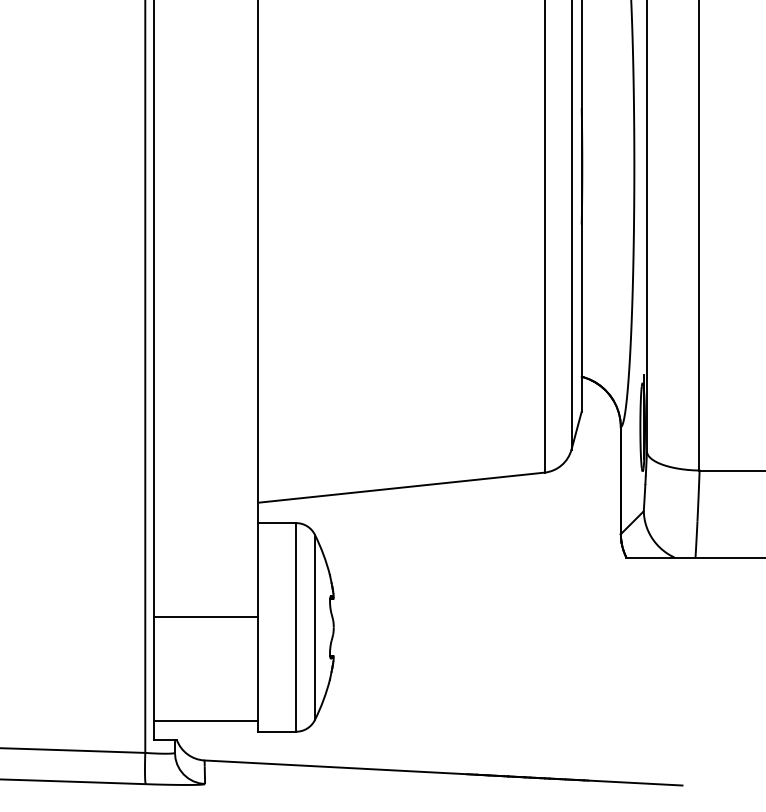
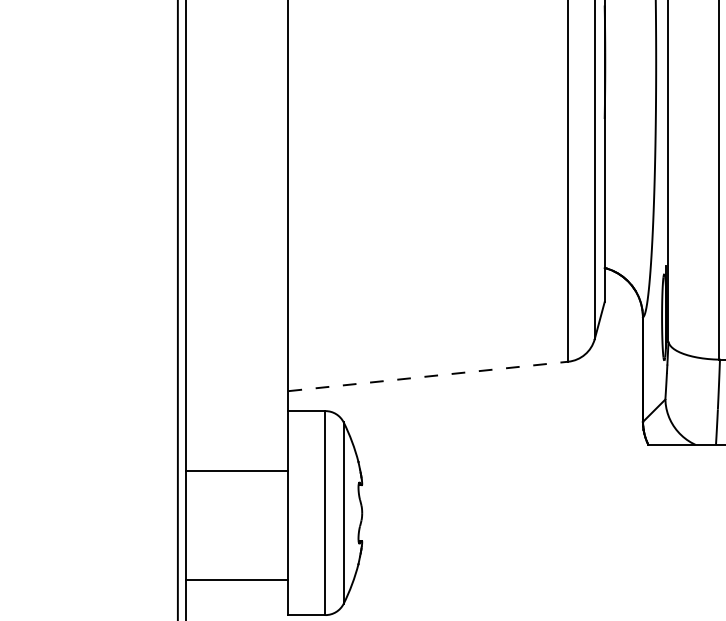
line: (401, 487) -> (428, 376), solid -> dashed
line: (206, 616) -> (237, 470), moved
line: (206, 721) -> (237, 580), moved

